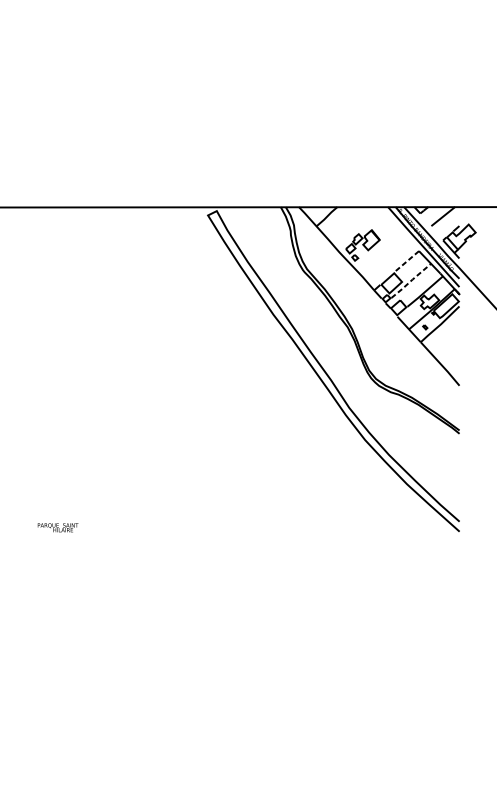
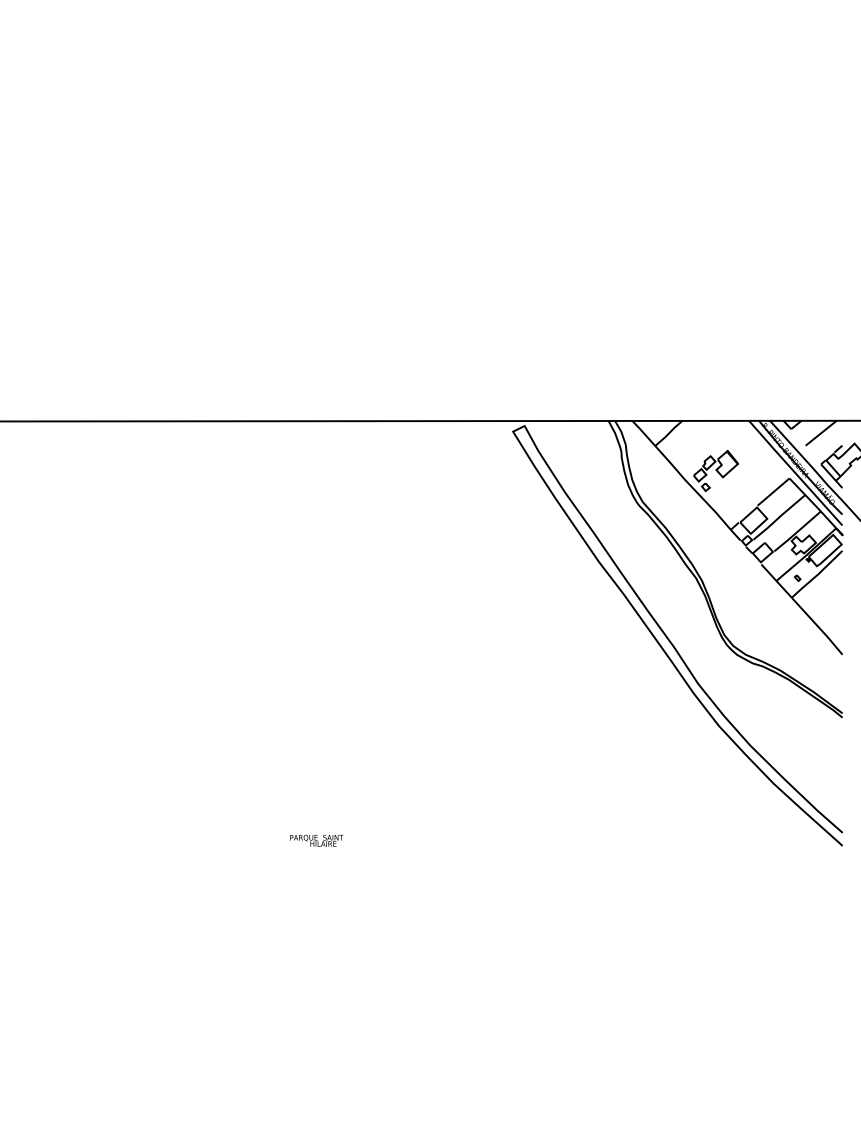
line: (406, 261) -> (773, 492), dashed -> solid
line: (411, 280) -> (779, 517), dashed -> solid

